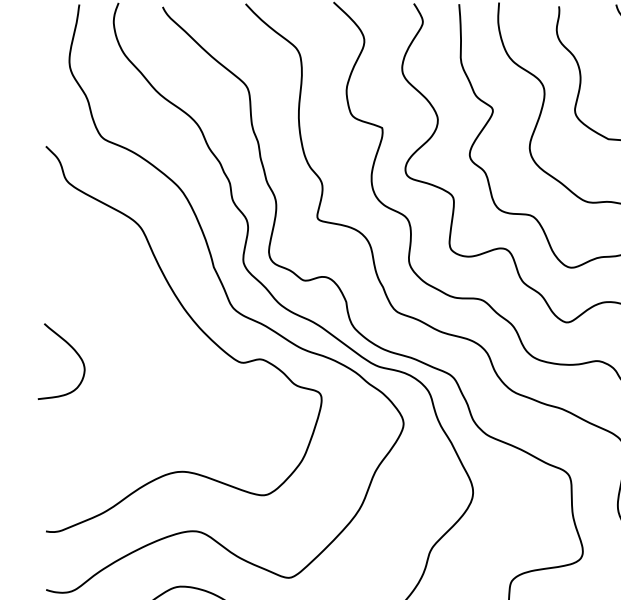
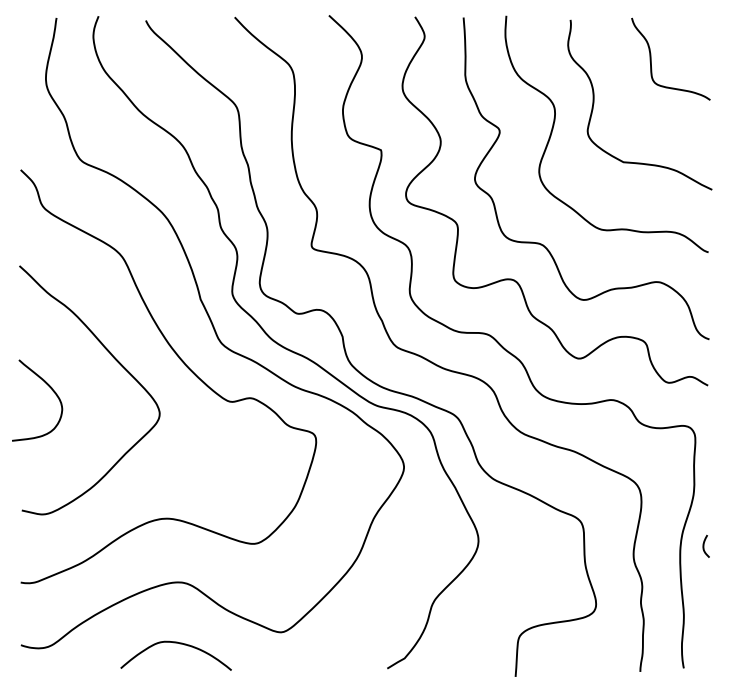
curve: (136, 326) -> (117, 362), added

